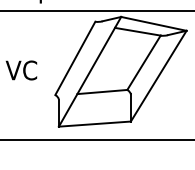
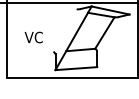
line: (74, 58) -> (64, 30), removed
line: (158, 75) -> (113, 40), removed

